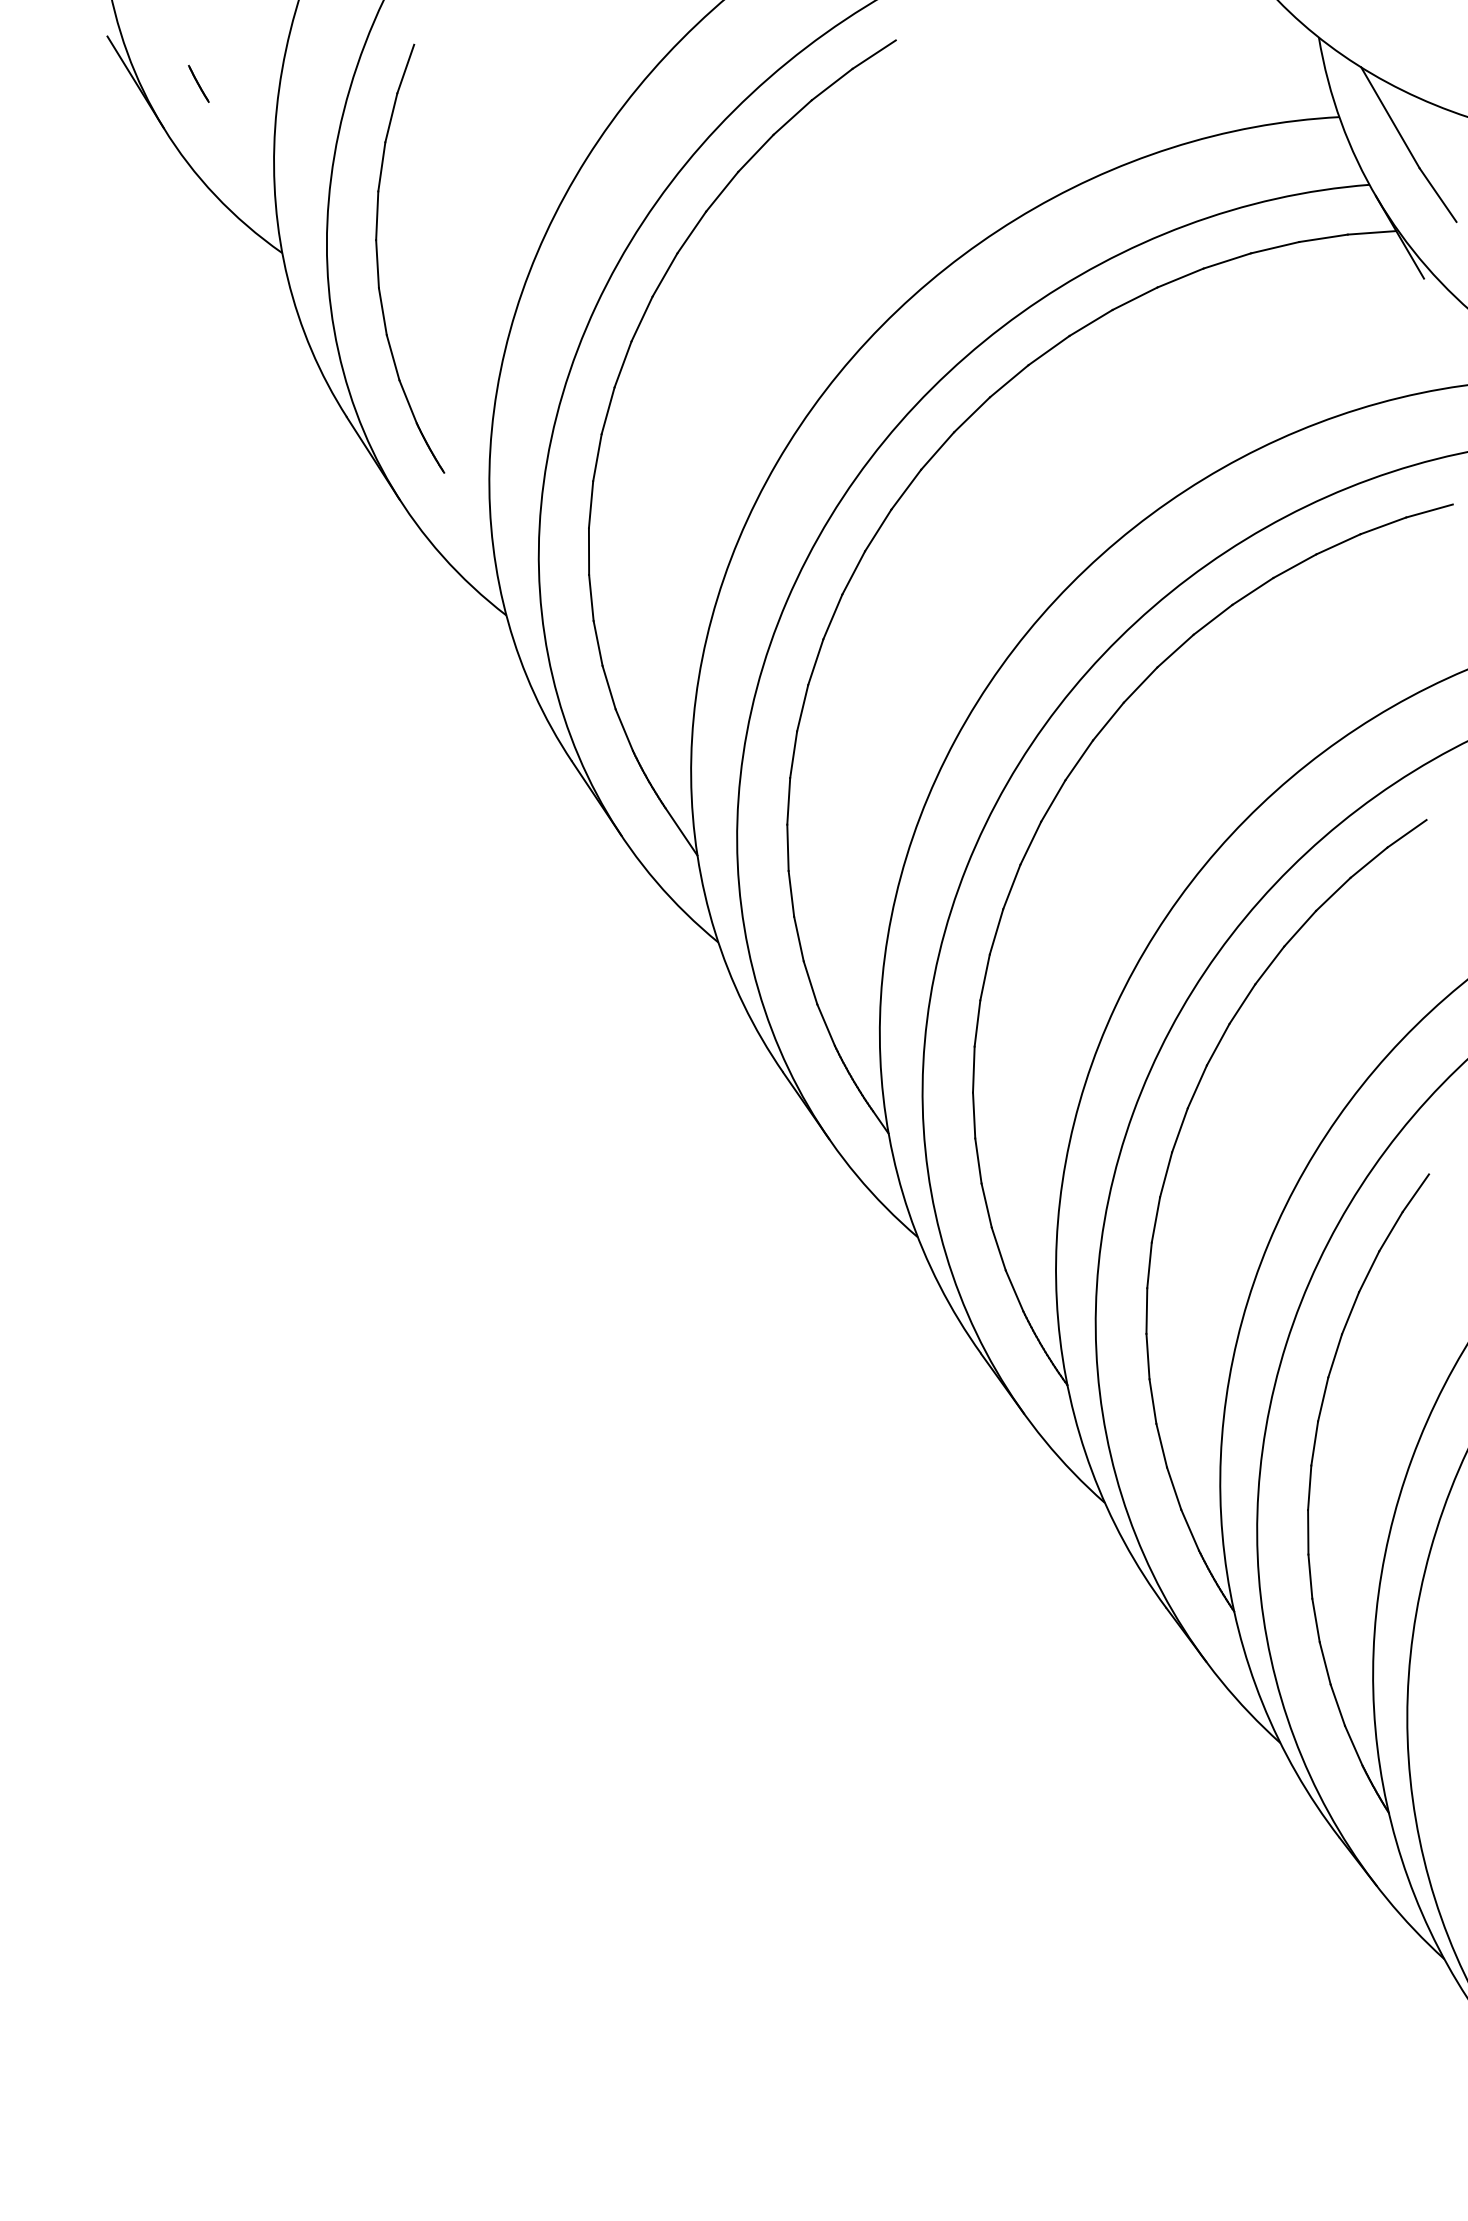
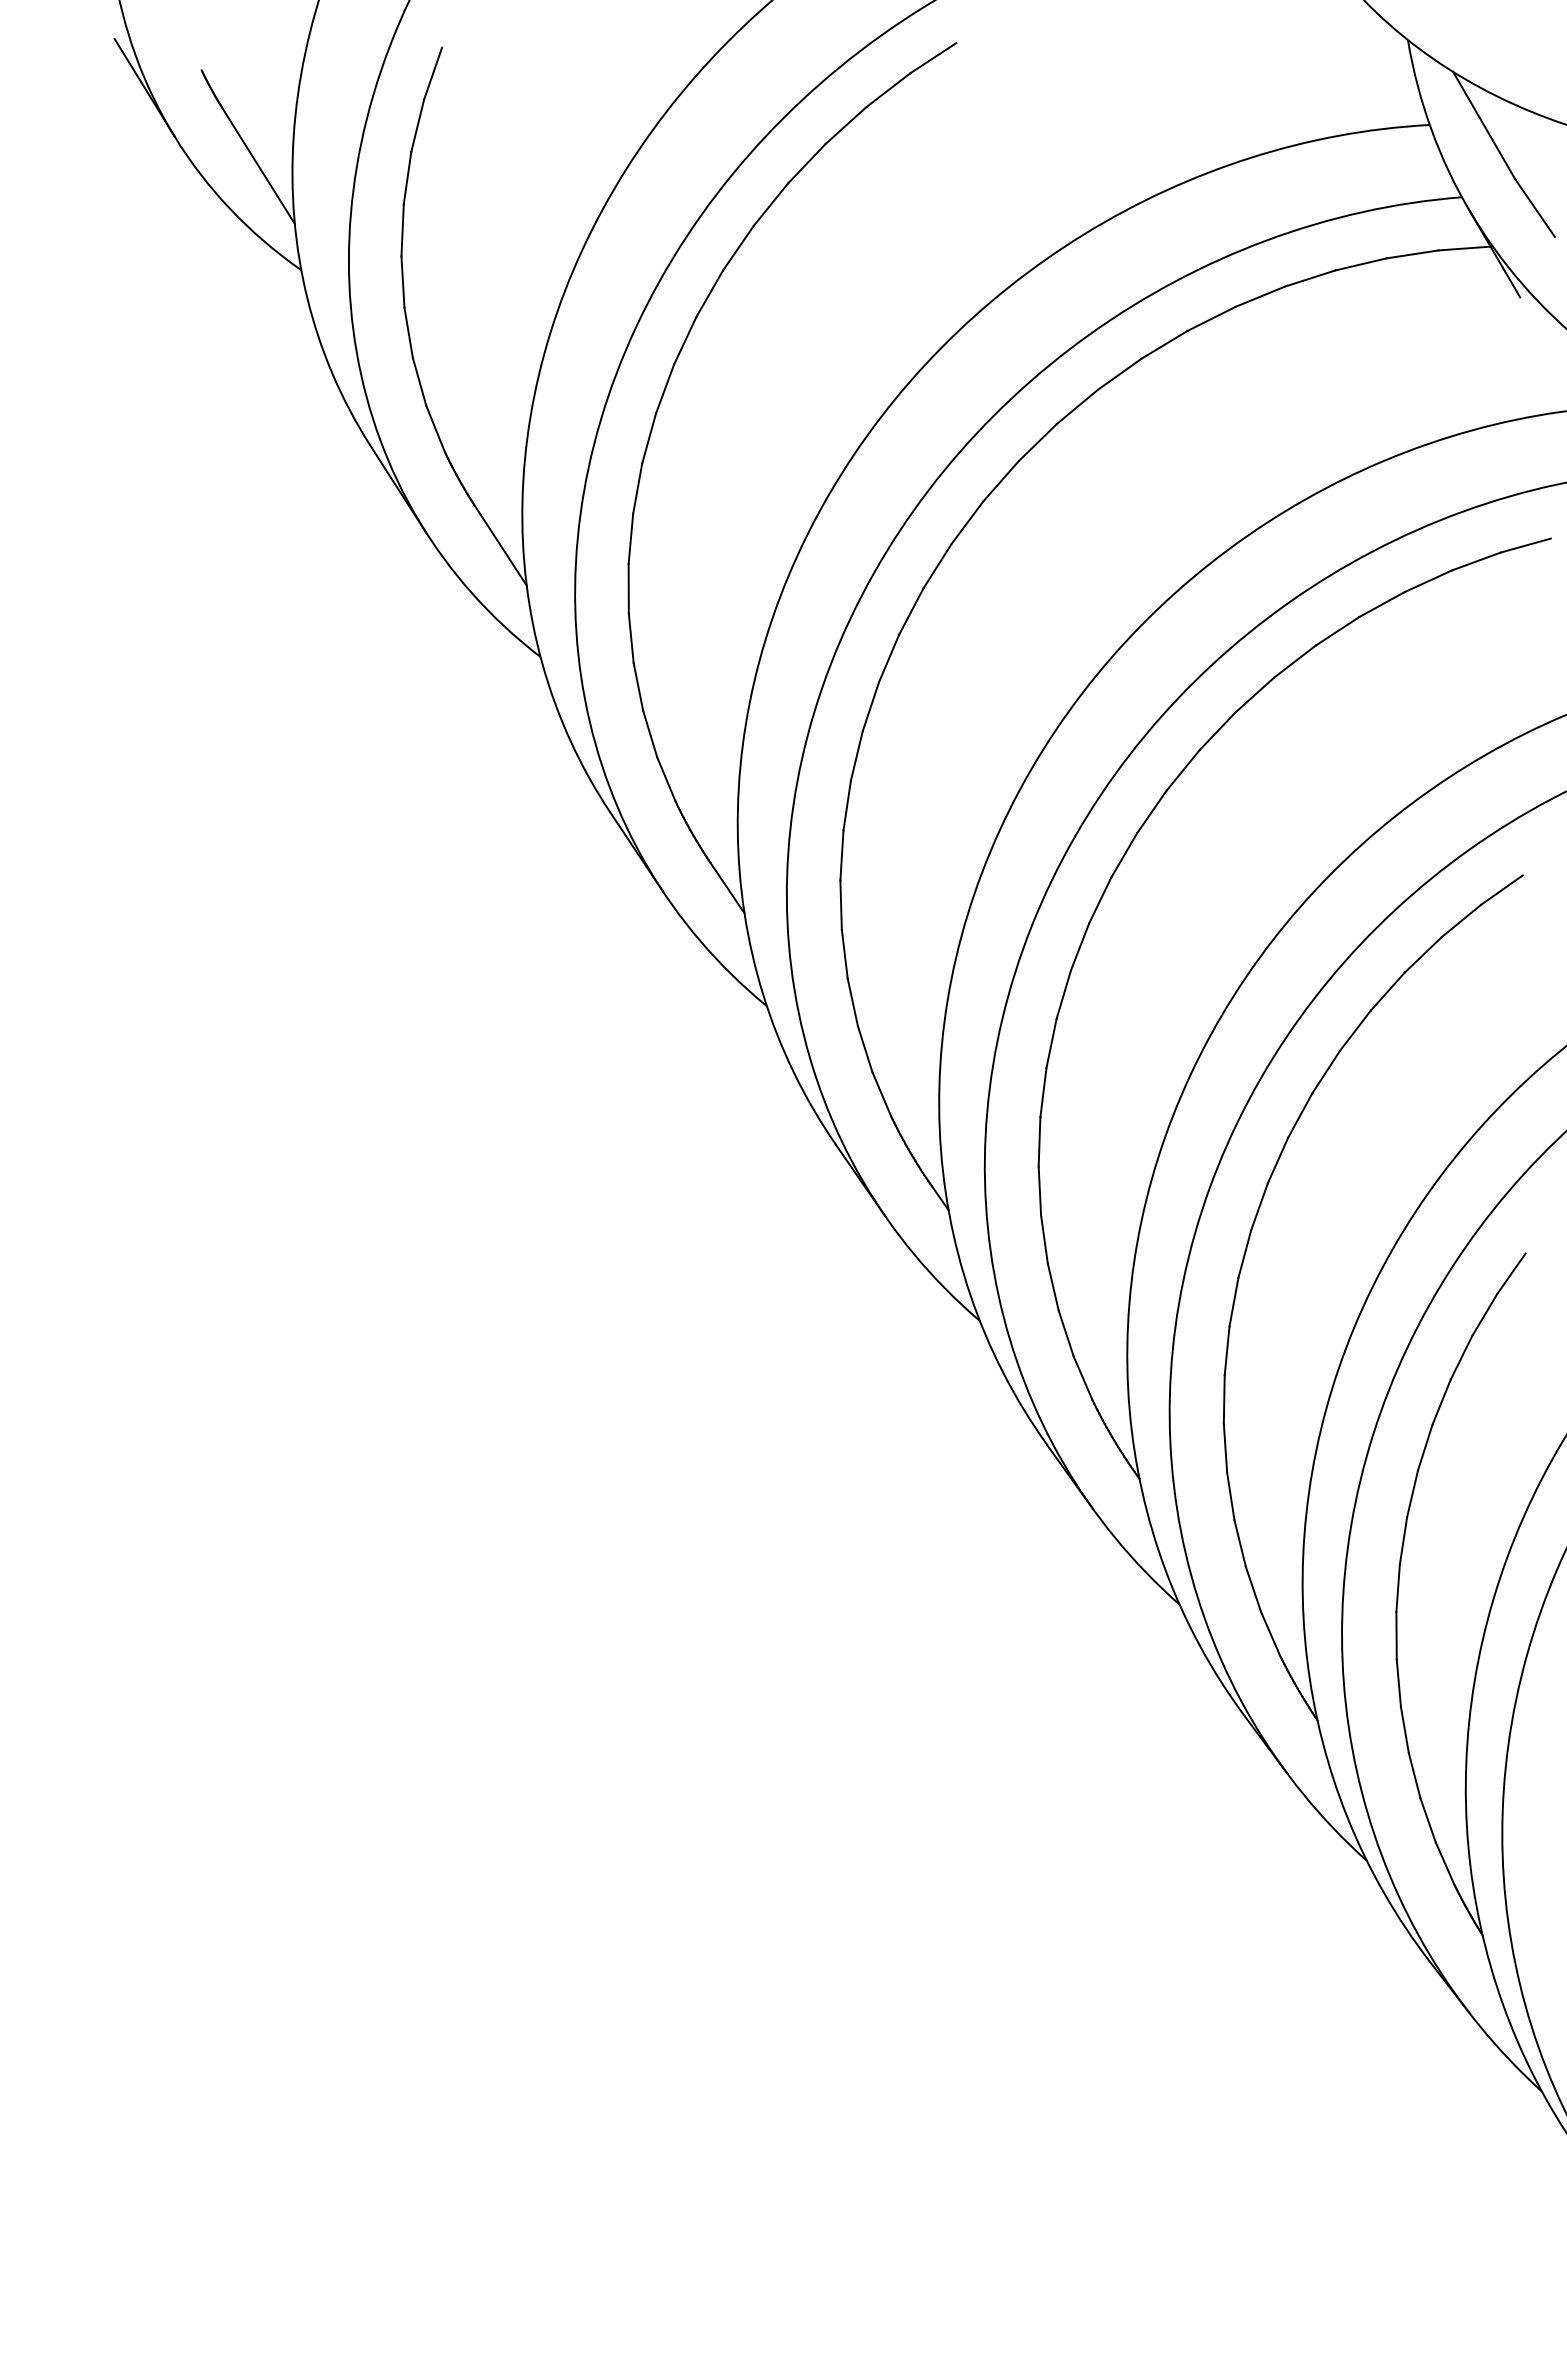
line: (242, 155) -> (258, 165), added
line: (468, 510) -> (500, 544), added

